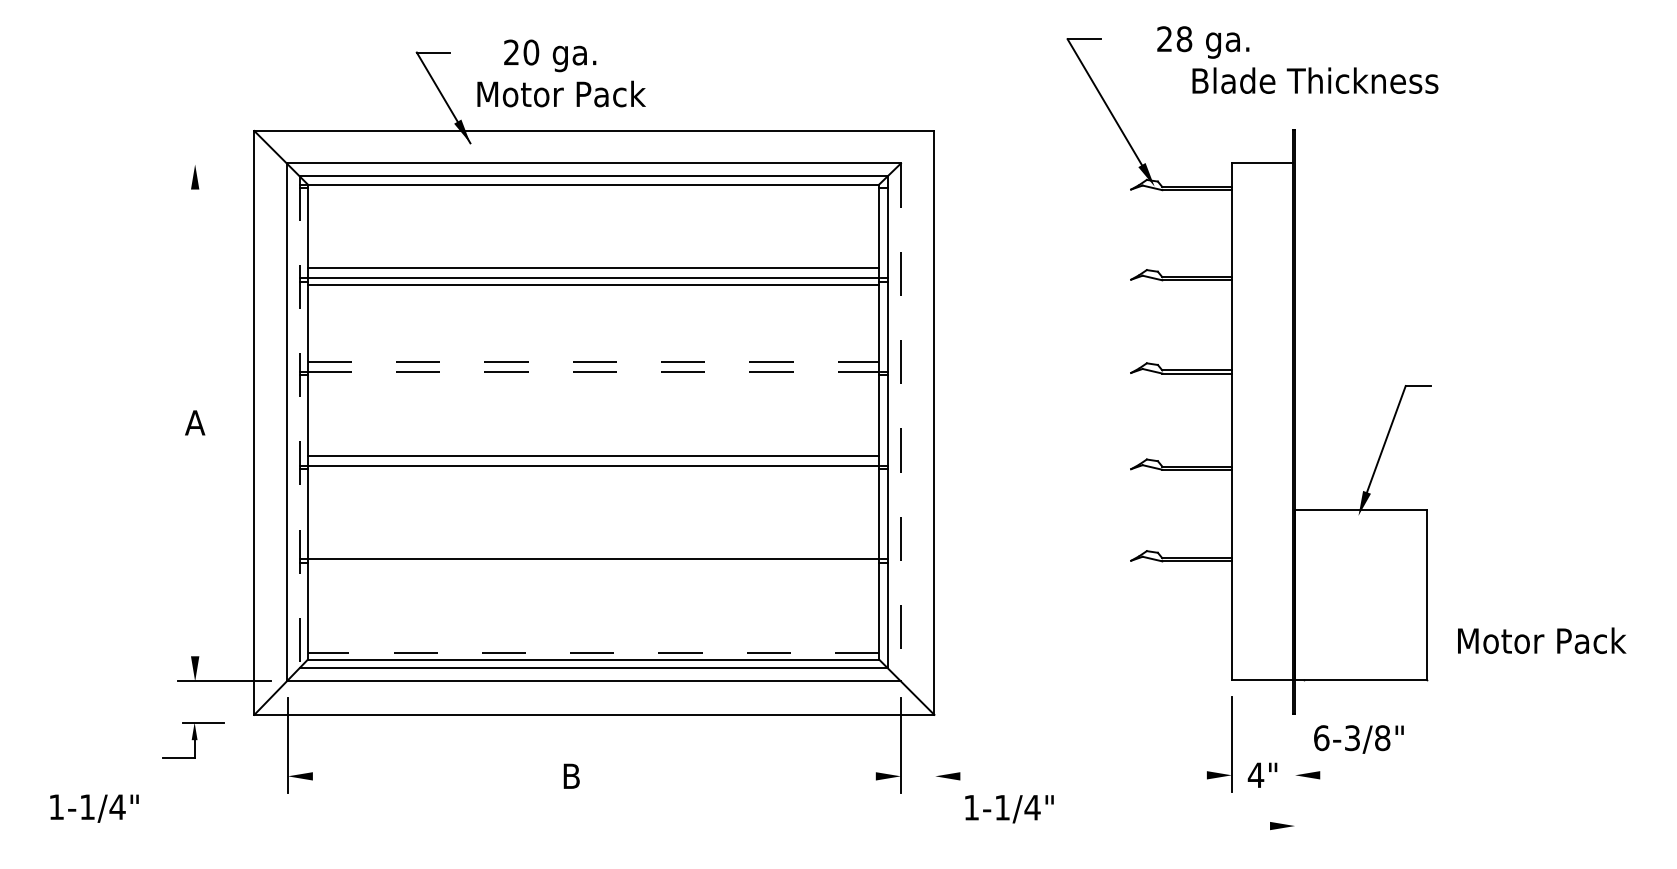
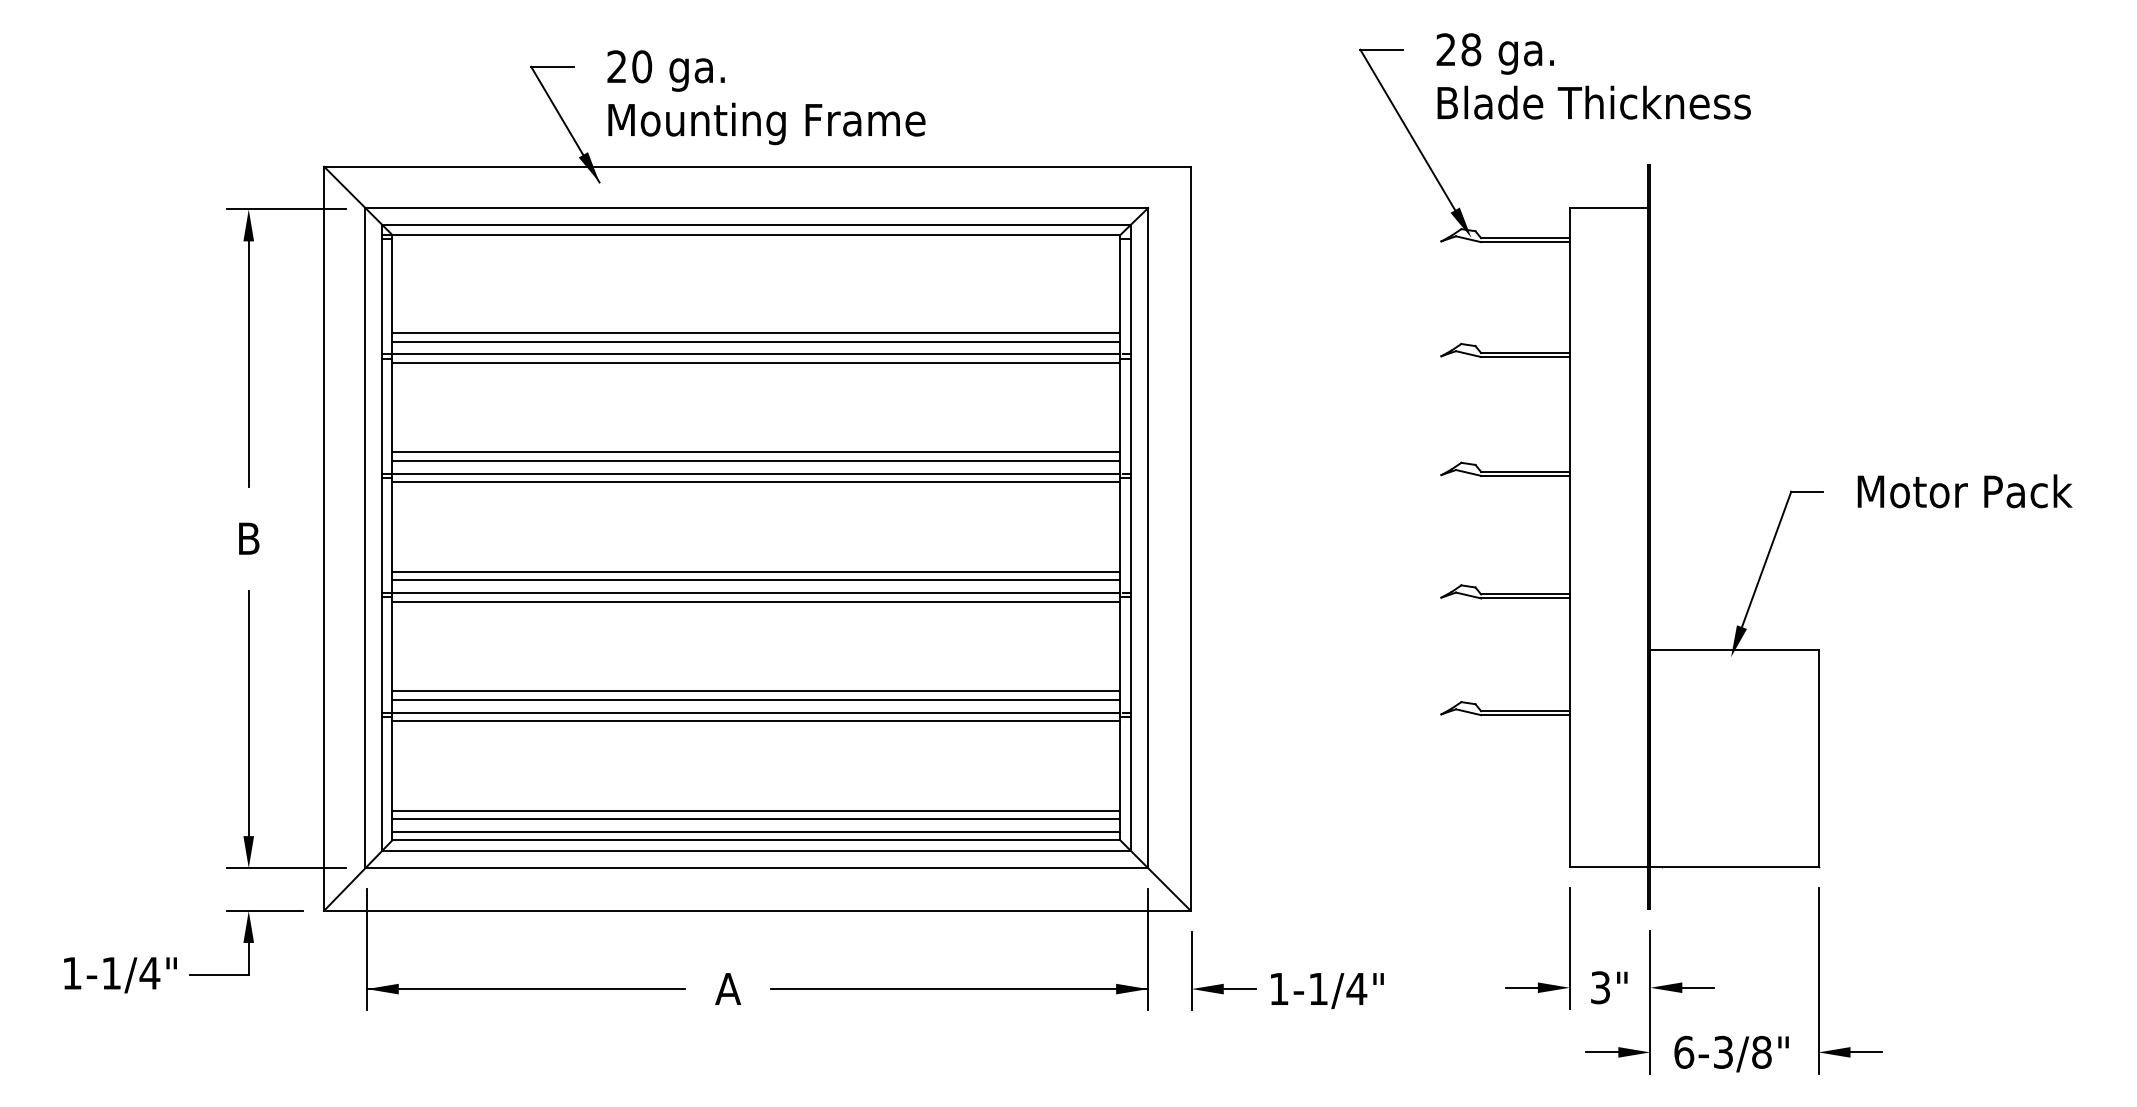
text: (1202, 42) -> (1494, 53), moved
text: (549, 55) -> (665, 70), moved
text: (1314, 80) -> (1593, 102), moved
text: (623, 97) -> (794, 123), Motor Pack -> Mounting Frame
line: (224, 164) -> (286, 209), added
line: (593, 261) -> (756, 333), added
line: (194, 285) -> (248, 363), added
line: (593, 355) -> (756, 452), added
line: (593, 361) -> (756, 460), dashed -> solid
line: (593, 371) -> (756, 473), dashed -> solid
line: (593, 378) -> (756, 482), added
text: (194, 422) -> (248, 538), A -> B
line: (299, 422) -> (381, 538), dashed -> solid
line: (901, 422) -> (1148, 538), dashed -> solid
line: (593, 448) -> (756, 571), added
line: (593, 472) -> (756, 601), added
line: (593, 542) -> (756, 691), added
line: (593, 549) -> (756, 699), added
line: (194, 560) -> (248, 713), added
line: (593, 566) -> (756, 721), added
line: (593, 636) -> (756, 810), added
text: (1541, 640) -> (1964, 491), moved
line: (593, 643) -> (756, 819), added
line: (593, 652) -> (756, 831), dashed -> solid
part: (193, 739) -> (246, 942), size x1.43
text: (1358, 739) -> (1731, 1053), moved
line: (935, 762) -> (1191, 971), added
part: (1427, 769) -> (1819, 980), added
text: (571, 775) -> (728, 988), B -> A
line: (1194, 775) -> (1521, 987), added
text: (1256, 775) -> (1600, 987), 4" -> 3"
line: (1332, 775) -> (1698, 987), added
line: (412, 776) -> (525, 989), added
line: (752, 776) -> (959, 989), added
line: (972, 776) -> (1239, 989), added
line: (1295, 786) -> (1650, 1001), added
text: (94, 808) -> (120, 975), moved
text: (1009, 809) -> (1327, 991), moved
line: (1257, 826) -> (1602, 1052), added

